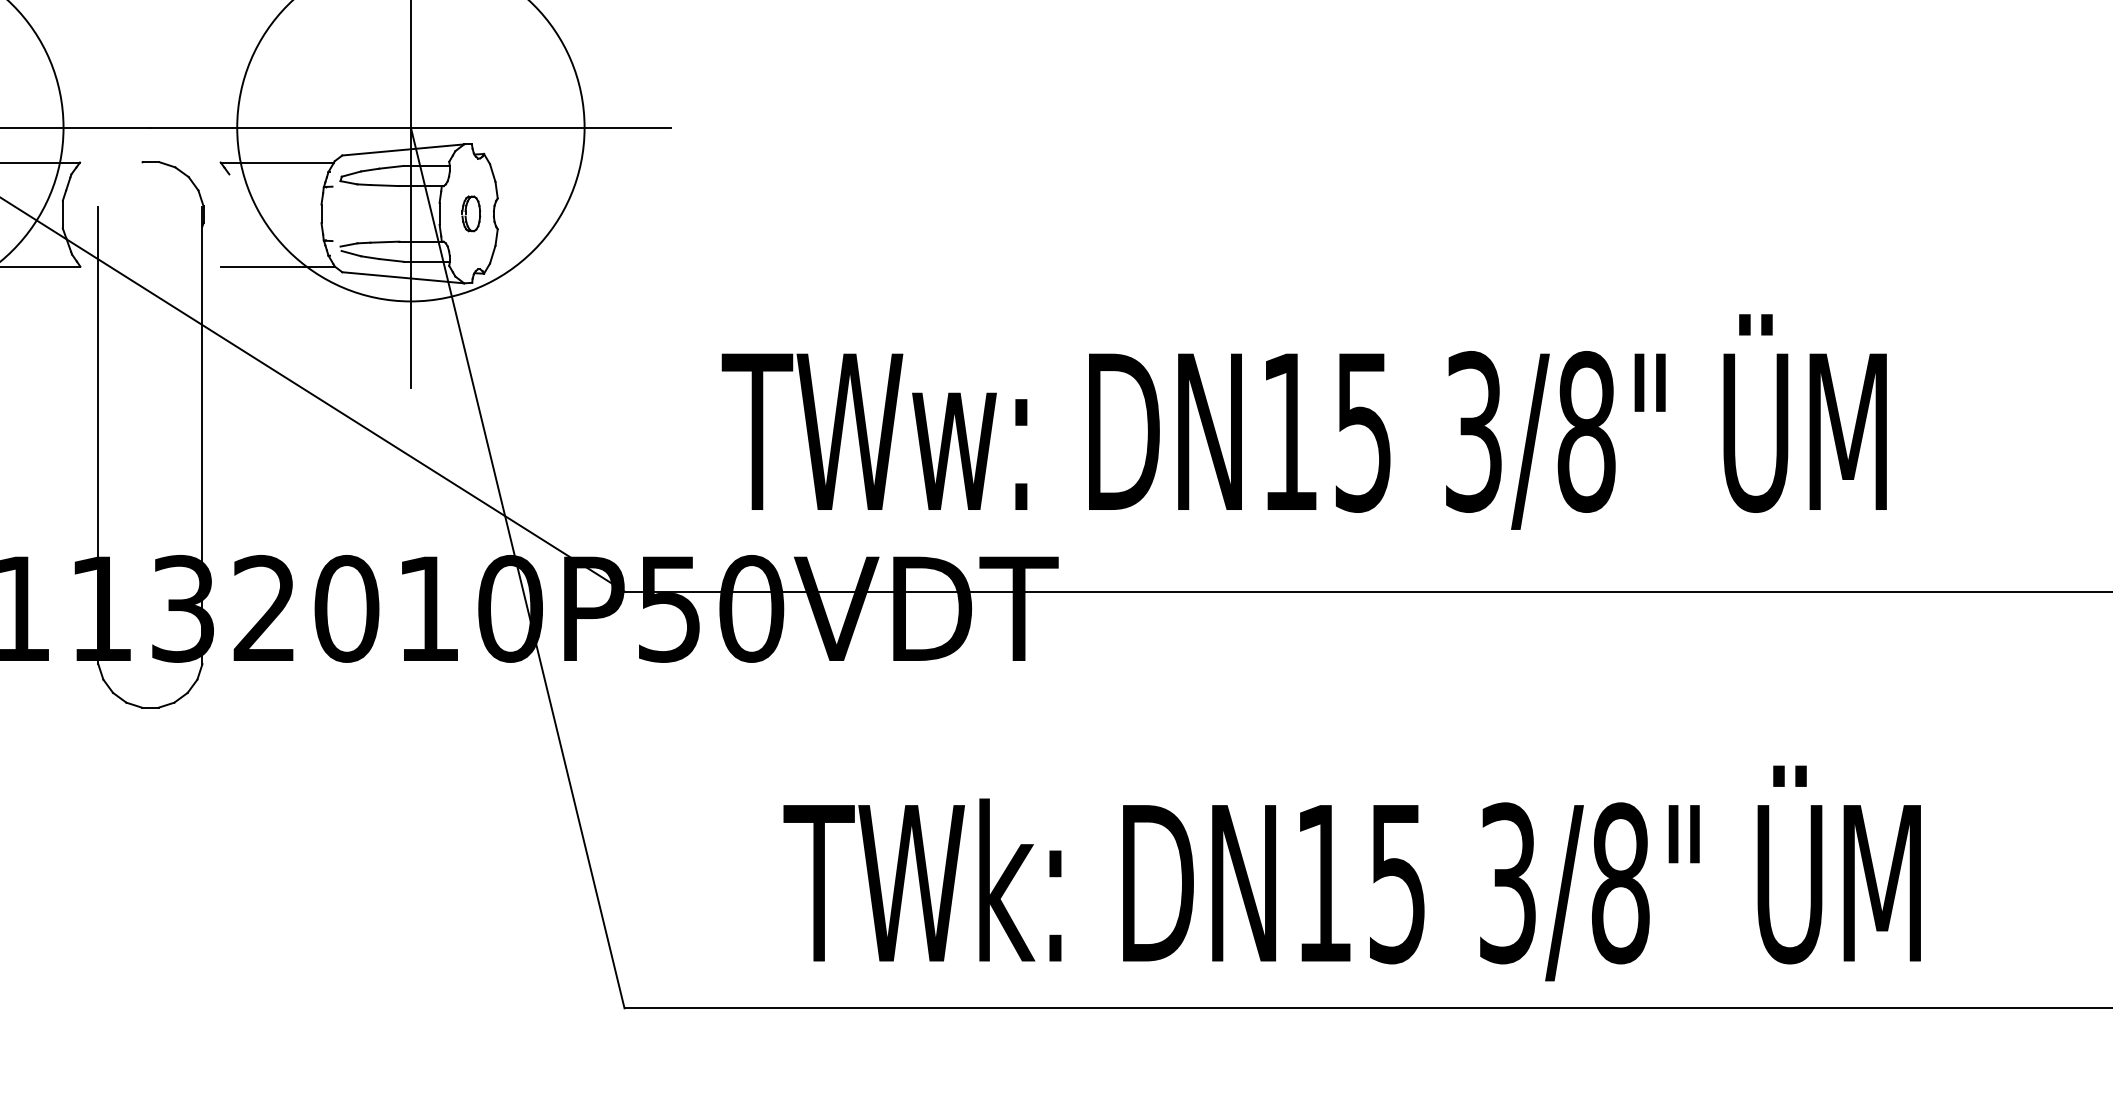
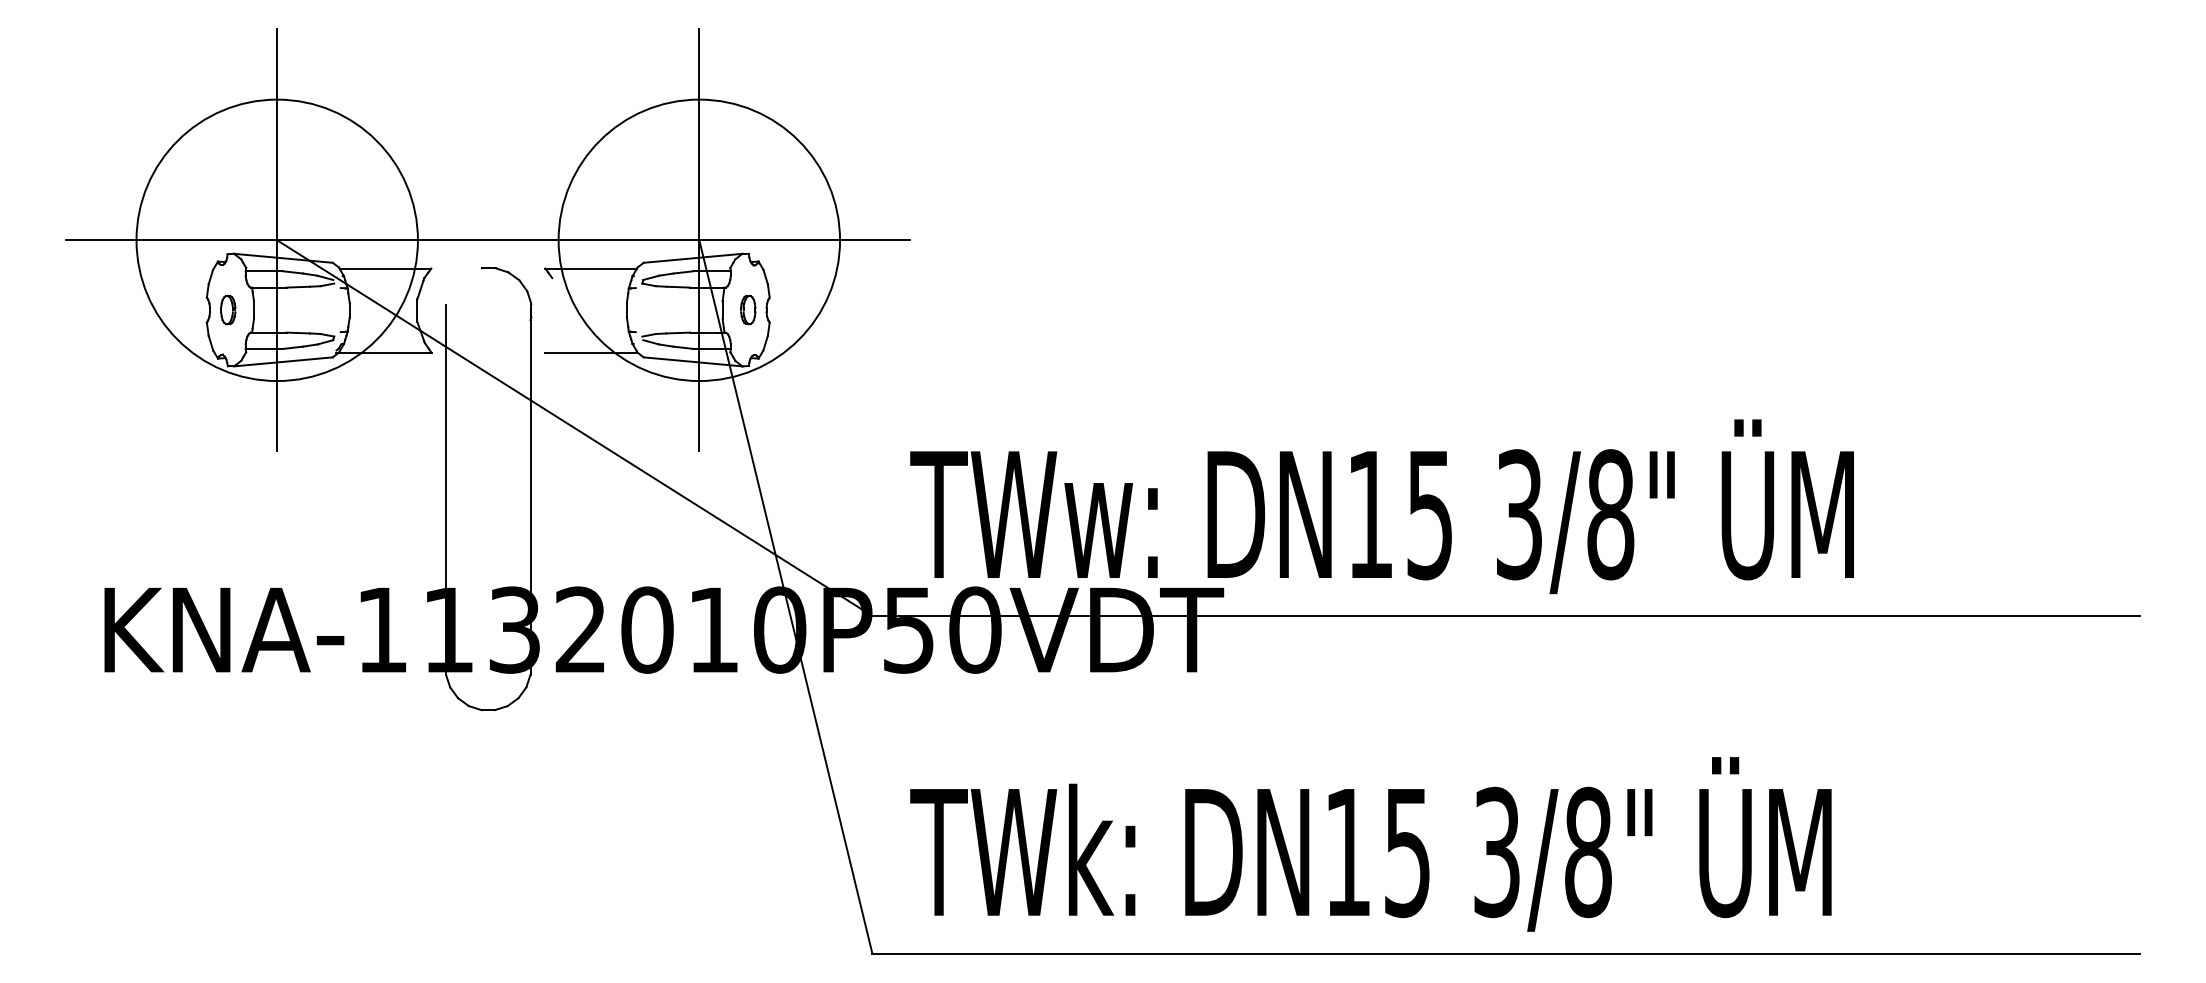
text: (1303, 421) -> (1381, 506), moved
text: (1351, 873) -> (1370, 844), moved

